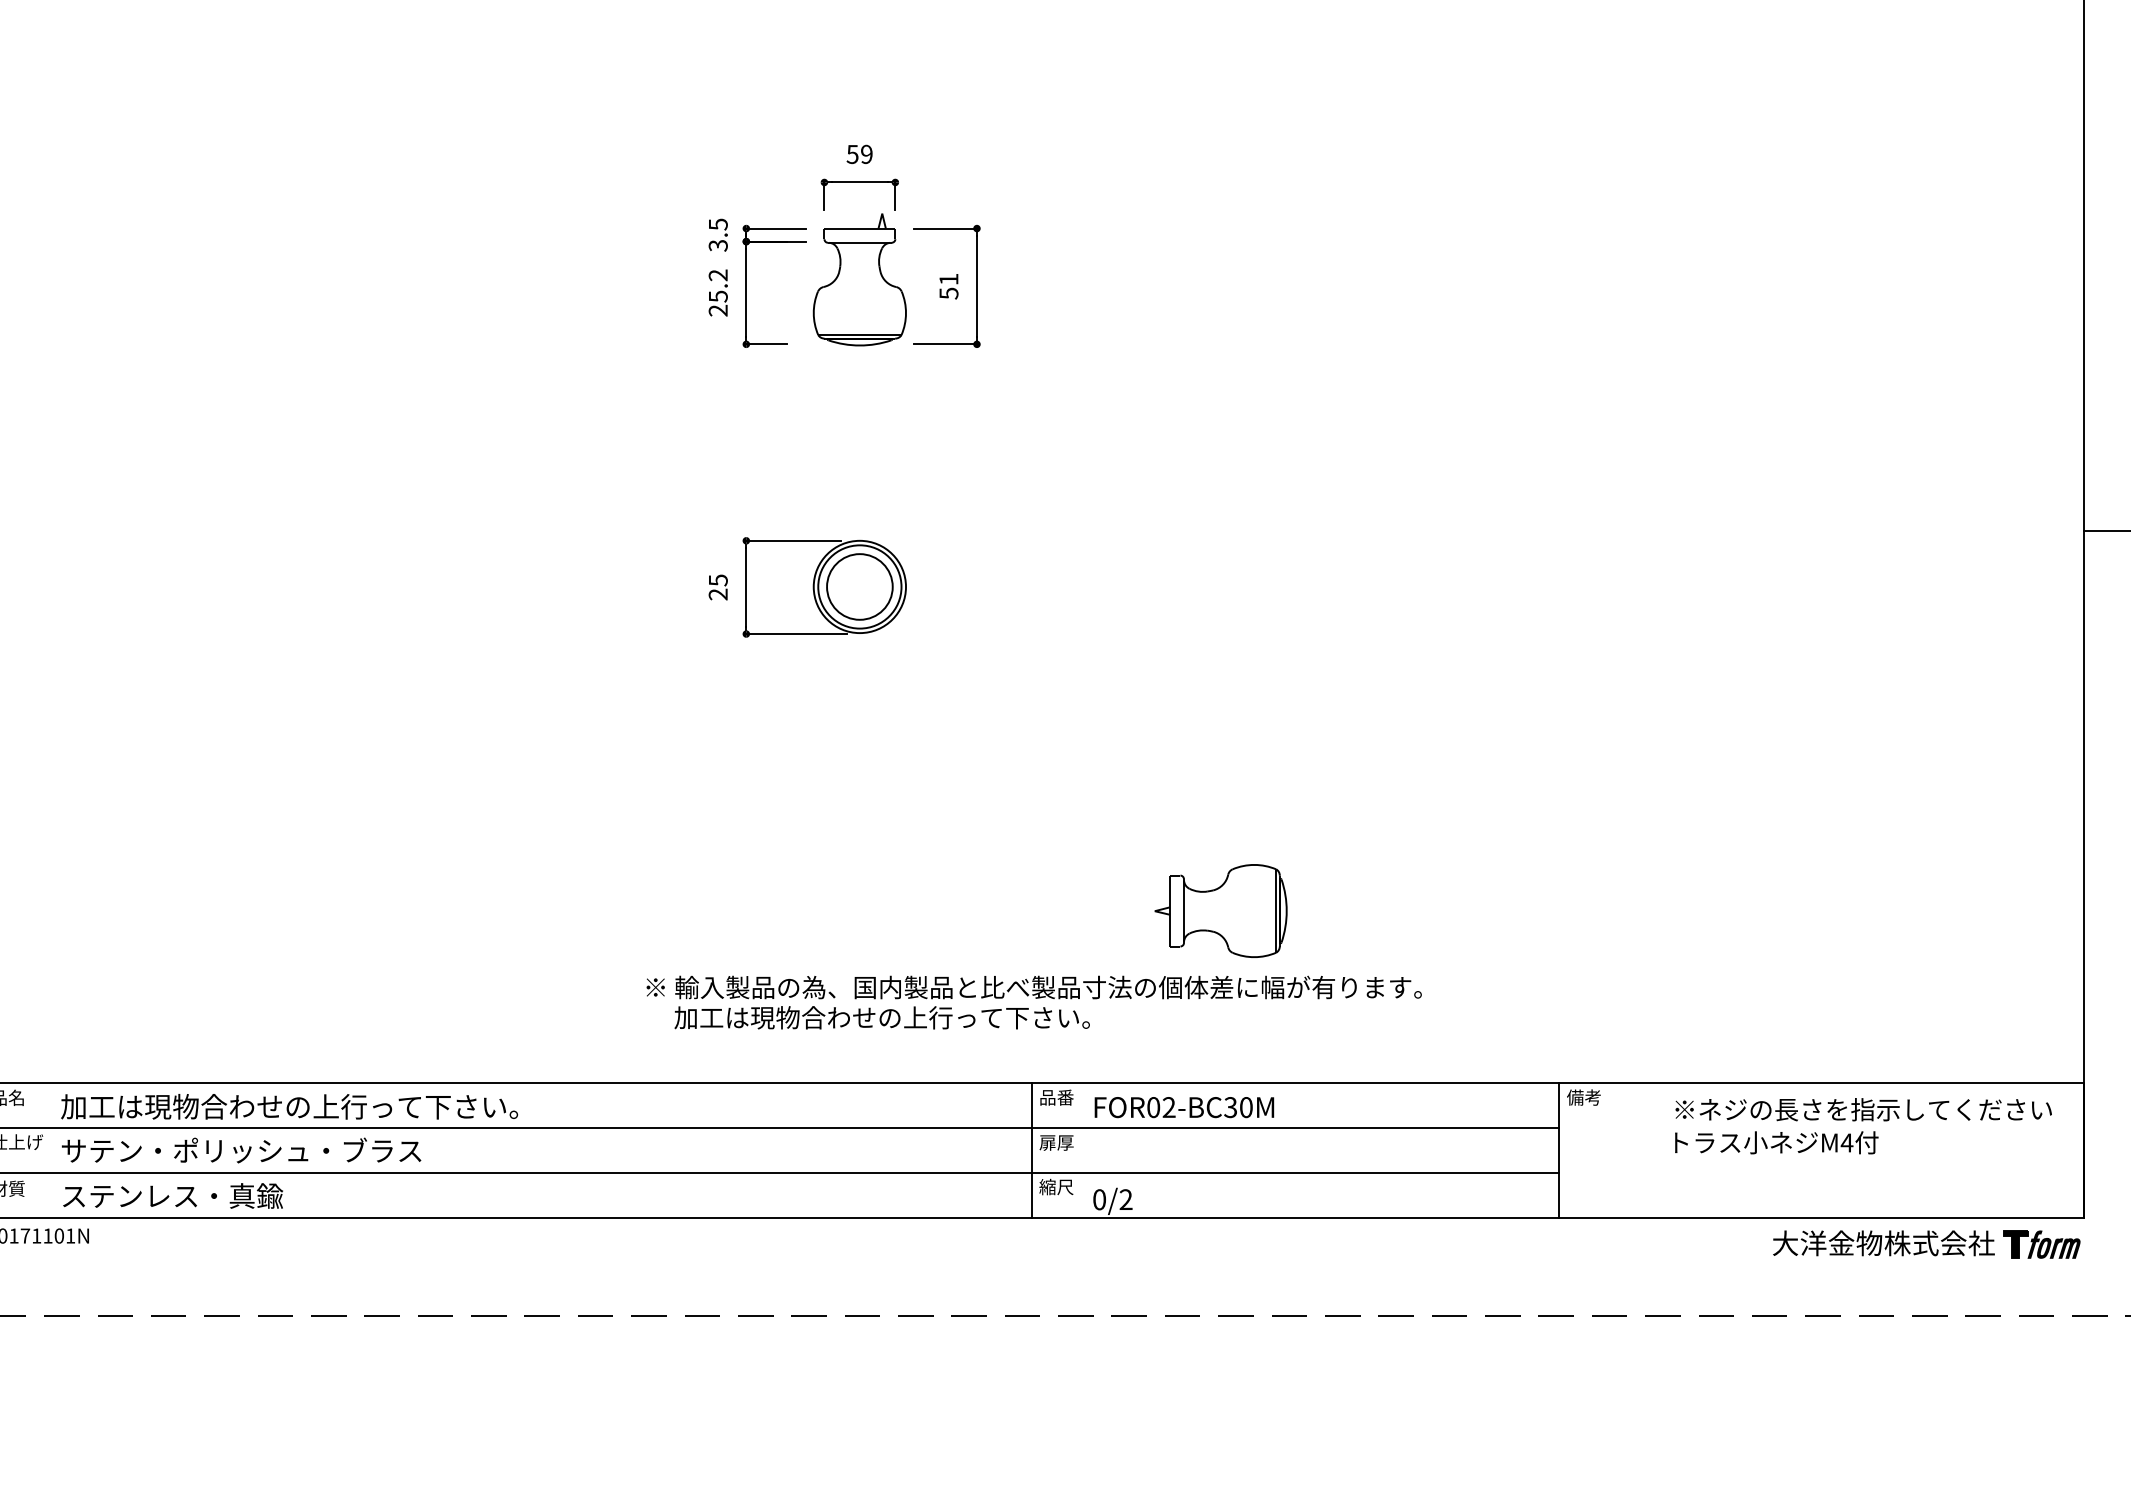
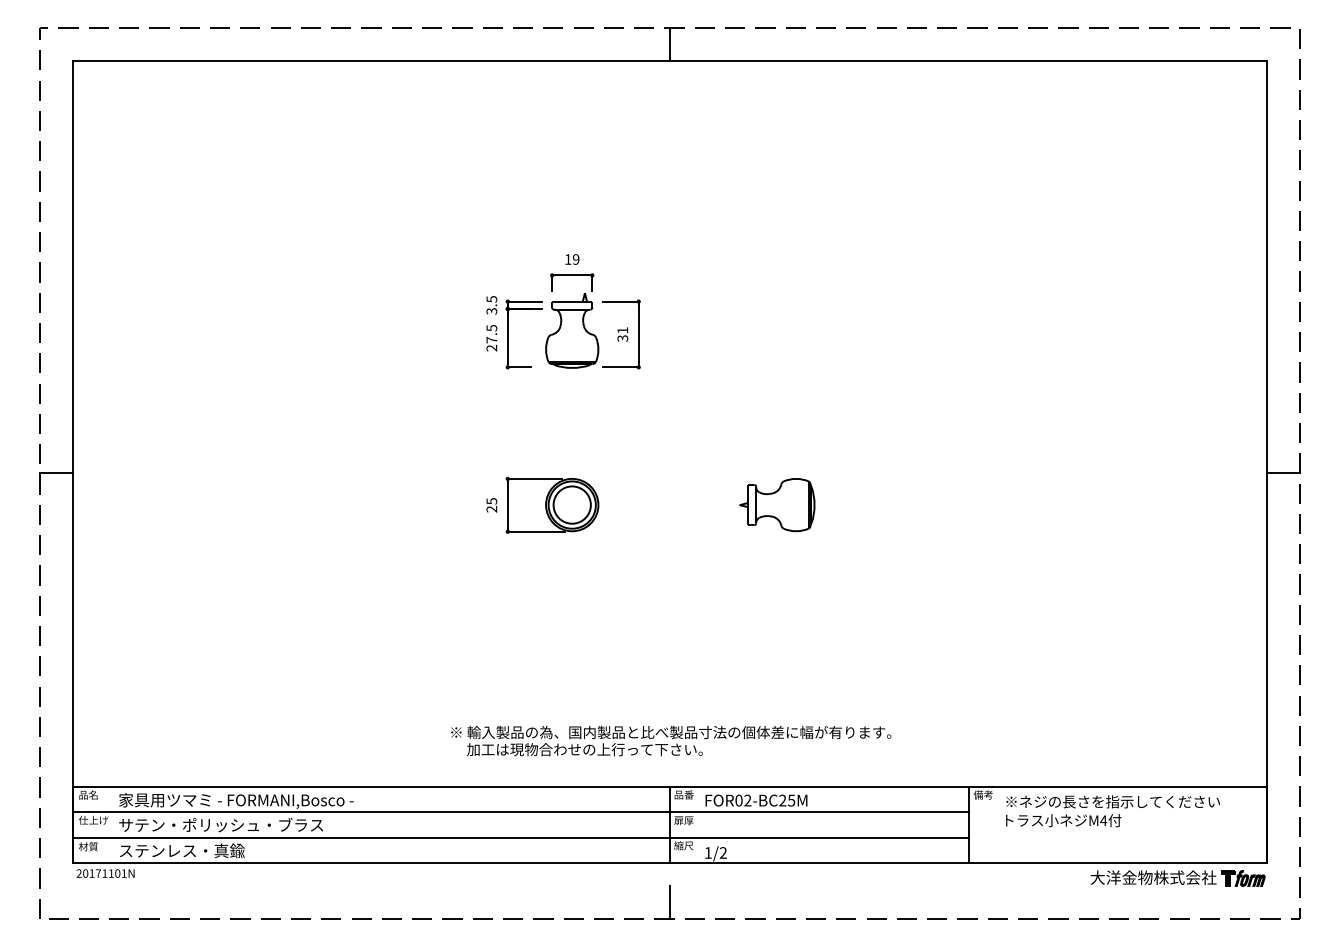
text: (851, 154) -> (567, 259), 59 -> 19
text: (717, 284) -> (491, 333), 25.2 -> 27.5
text: (948, 293) -> (622, 338), 51 -> 31
part: (1221, 911) -> (777, 505), moved
text: (289, 1107) -> (248, 800), 加工は現物合わせの上行って下さい。 -> 家具用ツマミ - FORMANI,Bosco -
text: (1239, 1107) -> (787, 800), FOR02-BC30M -> FOR02-BC25M
text: (1862, 1126) -> (1112, 811), moved
text: (1098, 1198) -> (707, 852), 0/2 -> 1/2
line: (1032, 1286) -> (670, 902), added

